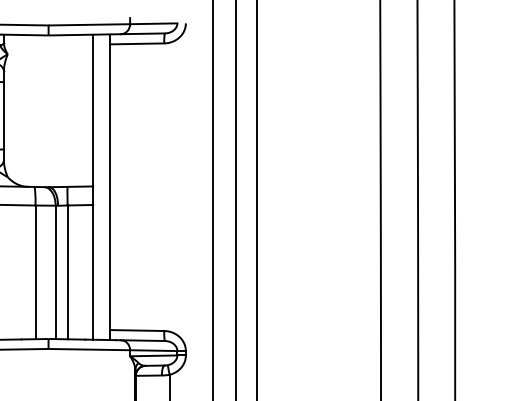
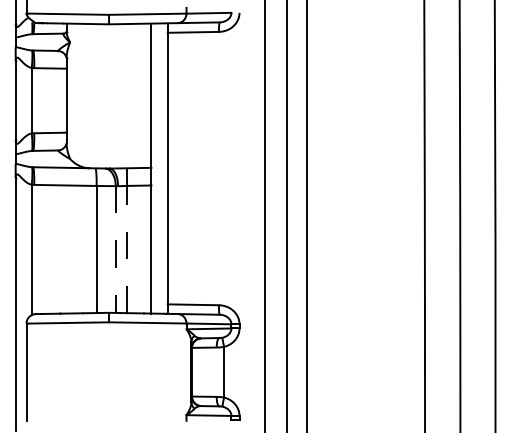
line: (68, 272) -> (127, 249), solid -> dashed
line: (55, 273) -> (115, 250), solid -> dashed

